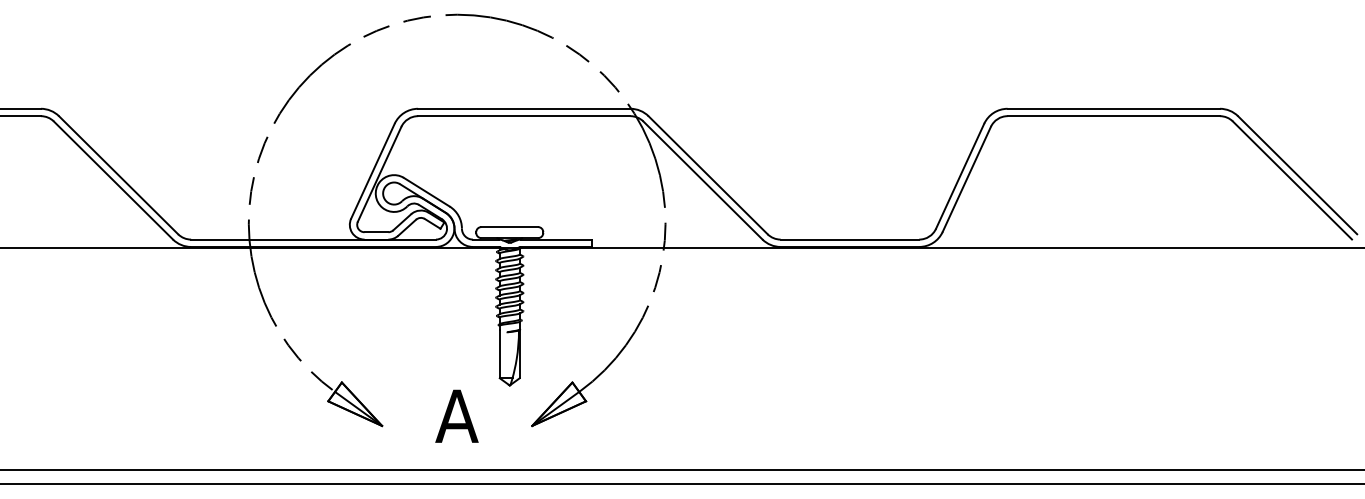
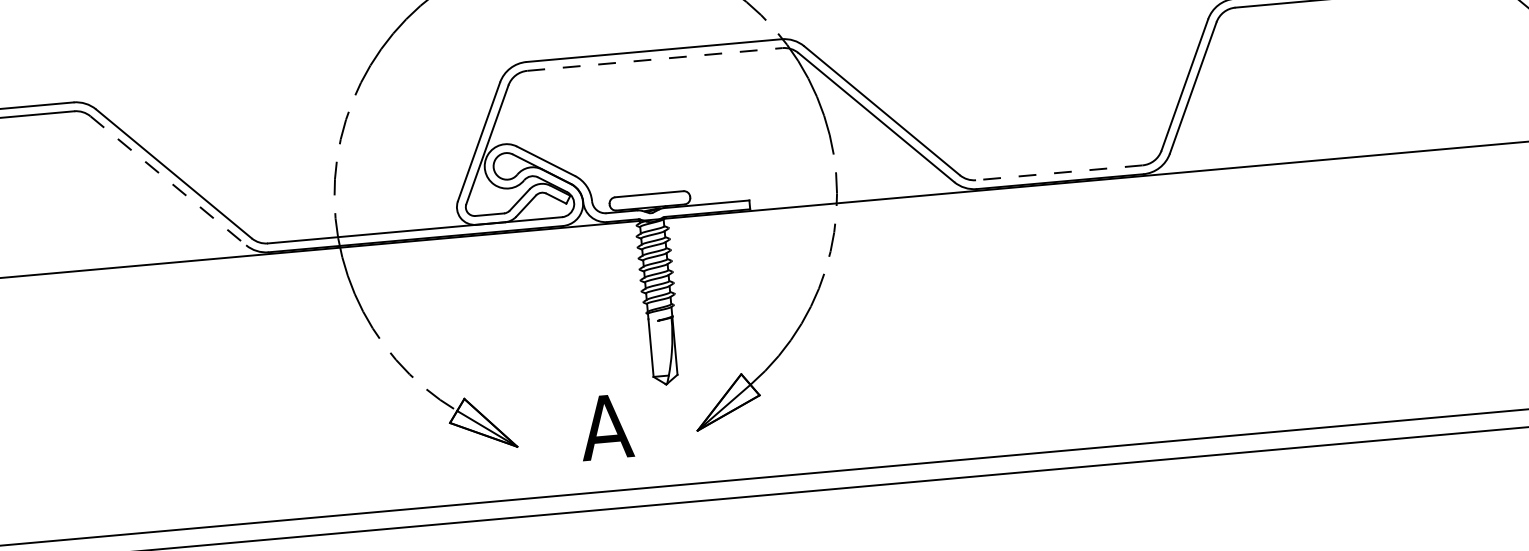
line: (524, 116) -> (655, 59), solid -> dashed
line: (113, 180) -> (168, 180), solid -> dashed
line: (849, 239) -> (1058, 172), solid -> dashed

